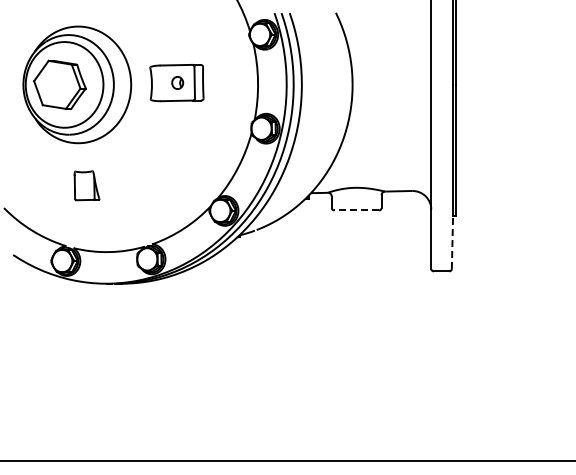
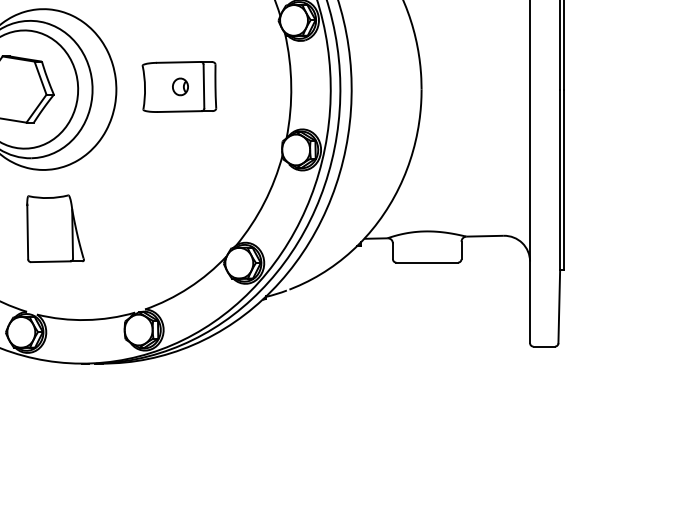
part: (86, 185) -> (54, 228), size x1.67
line: (356, 210) -> (426, 262), dashed -> solid
line: (452, 242) -> (559, 306), dashed -> solid

